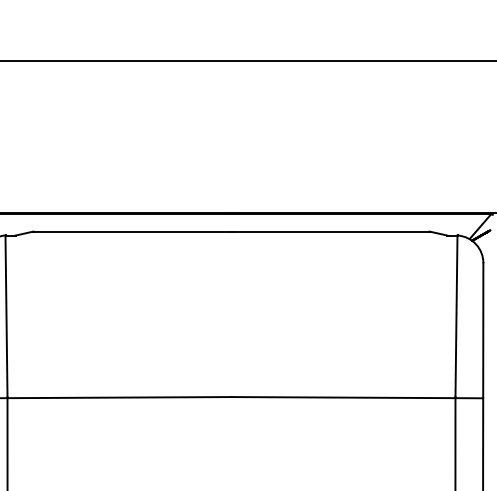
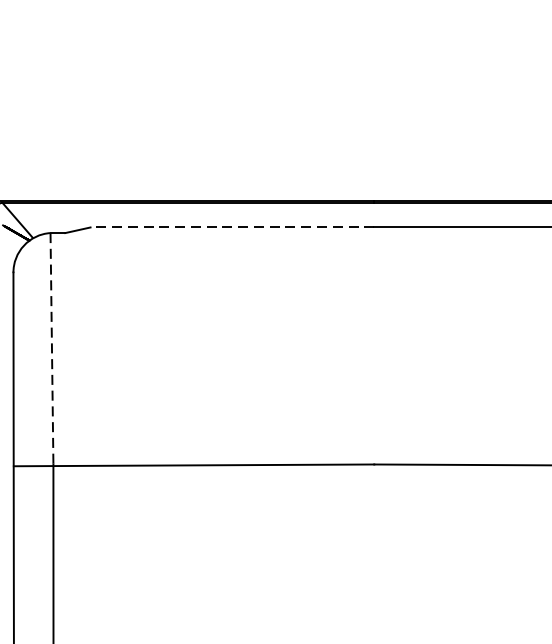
line: (132, 231) -> (232, 227), solid -> dashed
line: (6, 316) -> (51, 349), solid -> dashed

